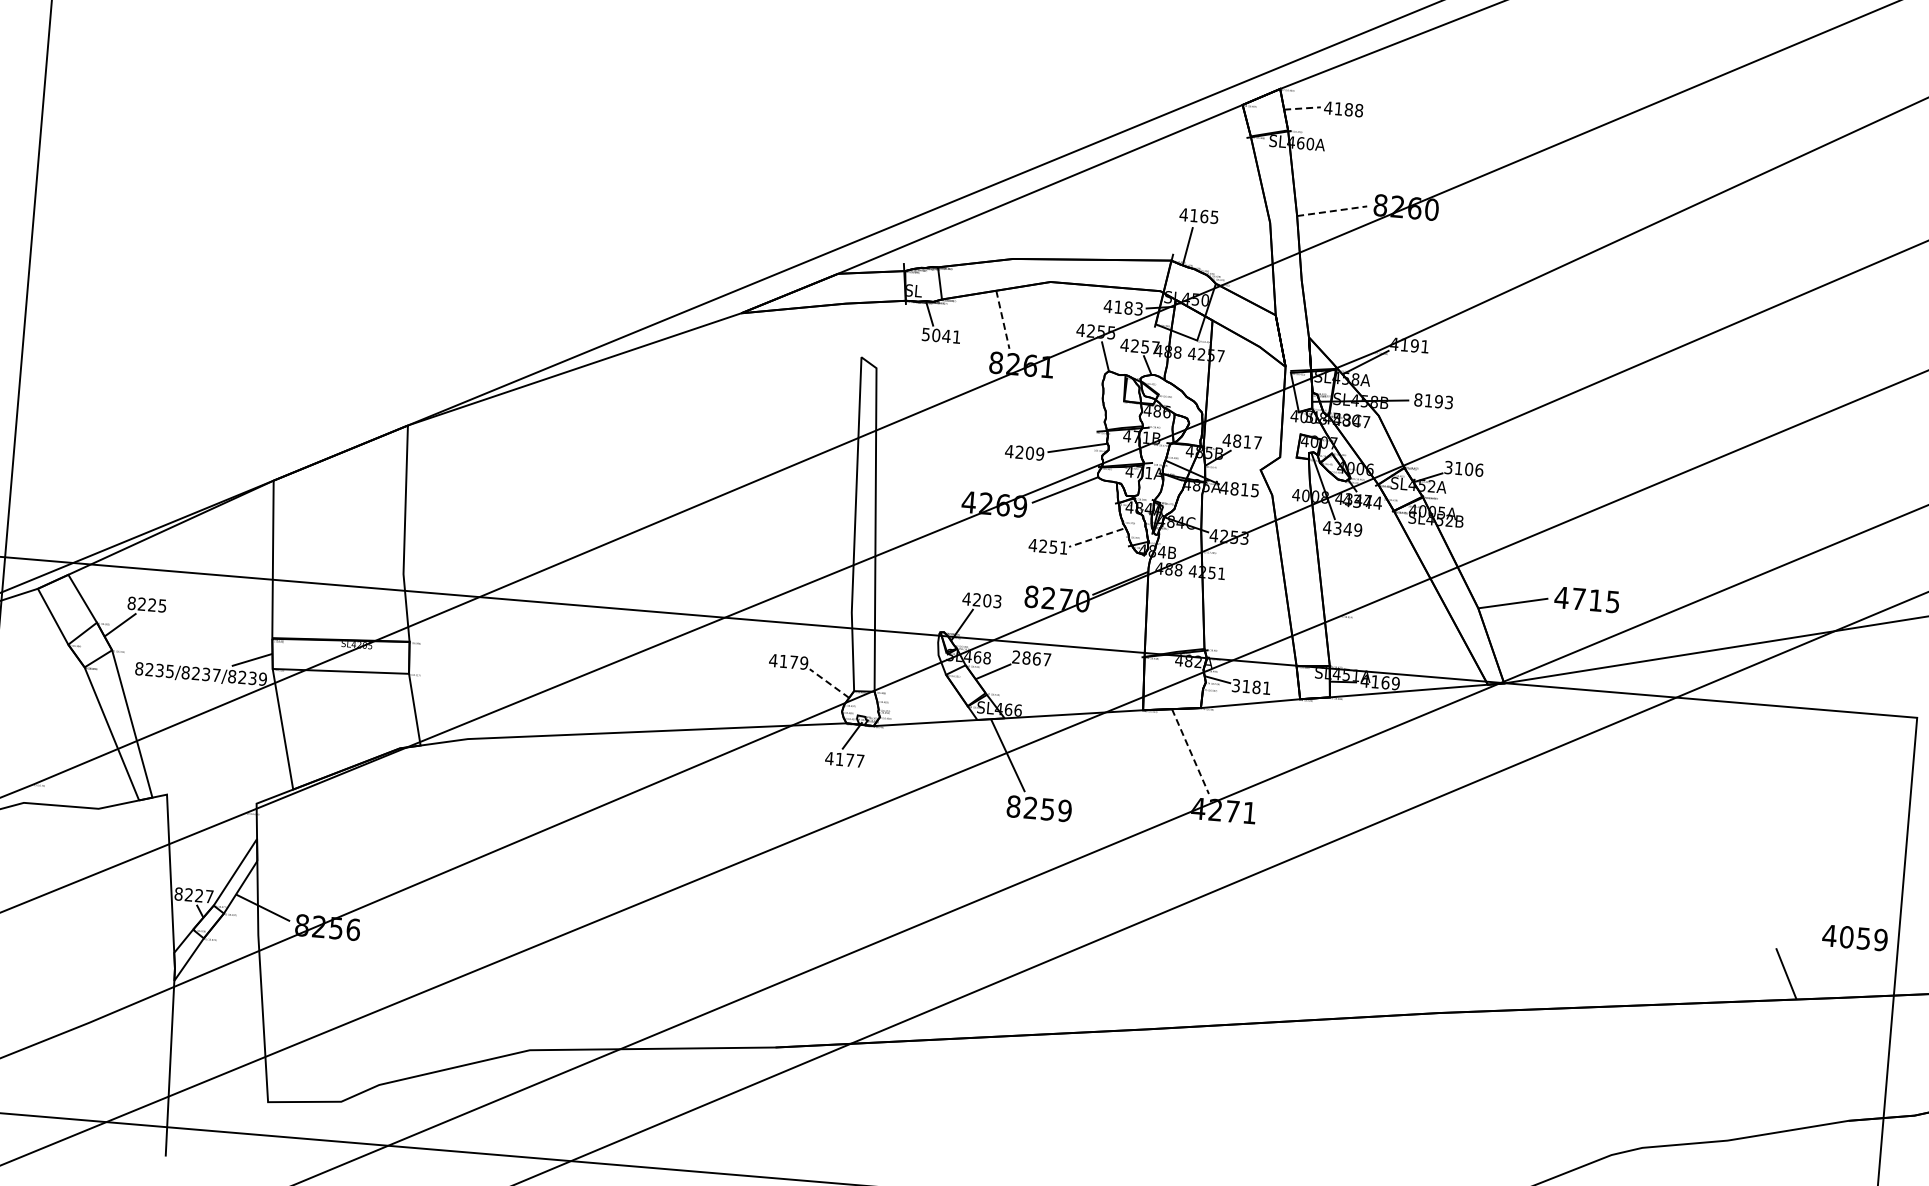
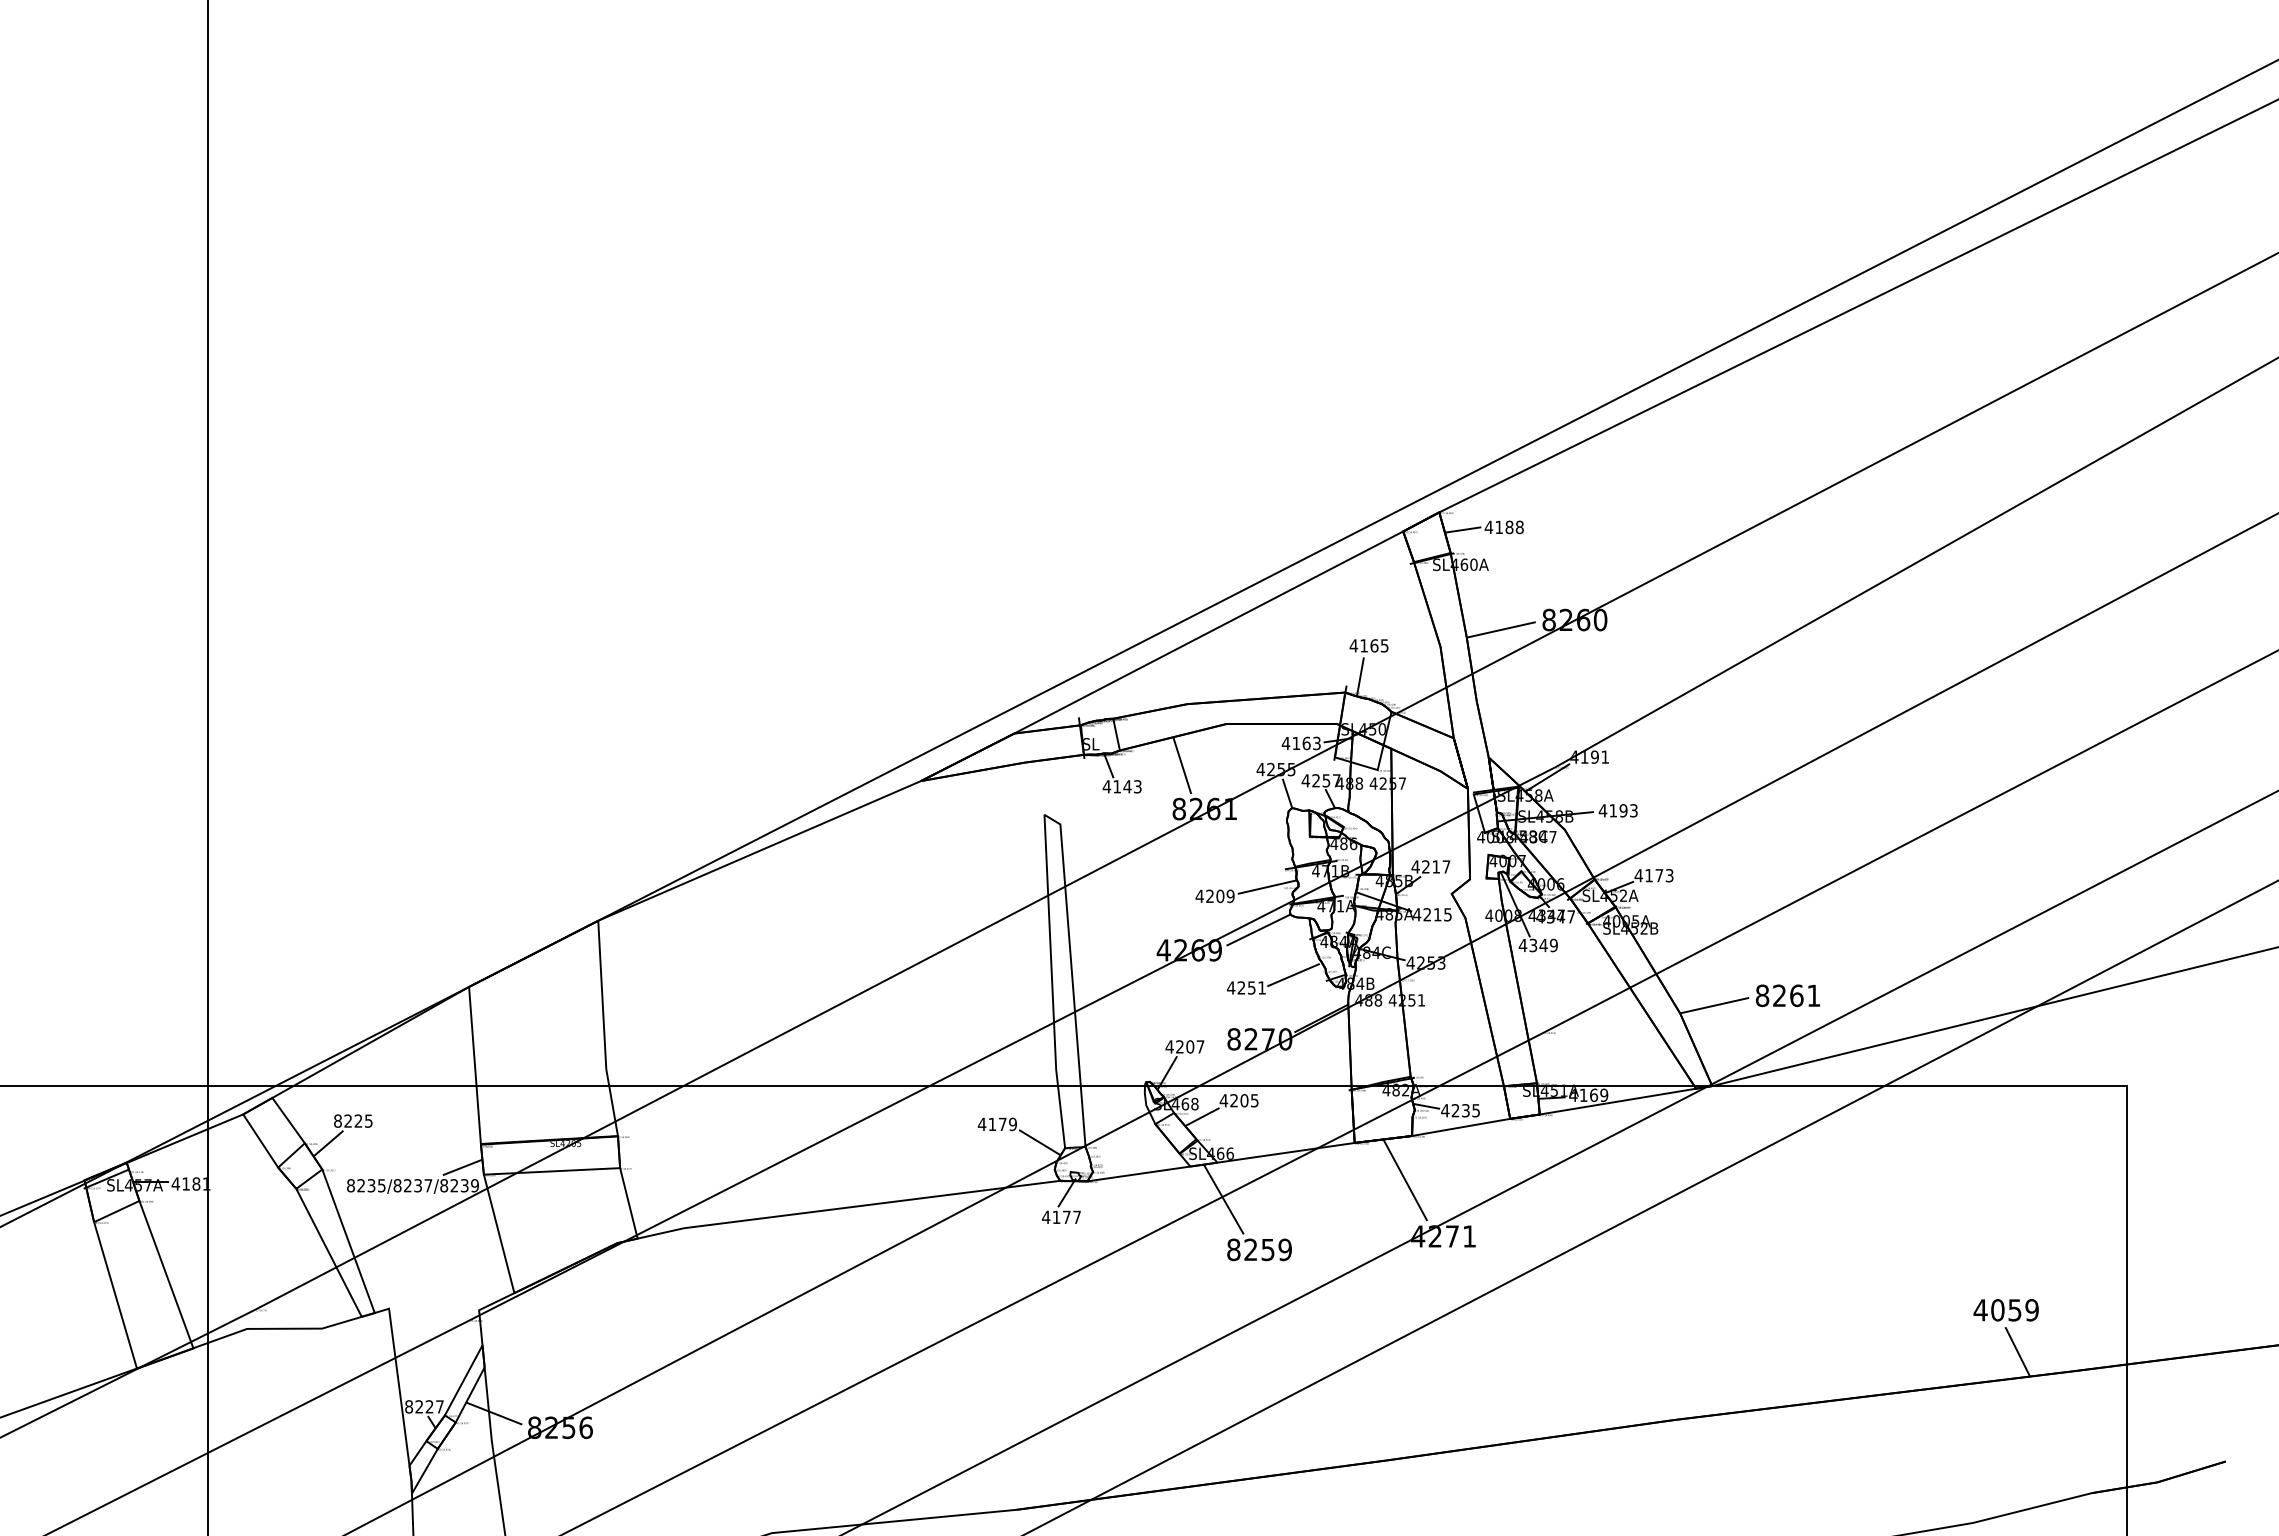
line: (1302, 108) -> (1463, 529), dashed -> solid
line: (1332, 210) -> (1501, 629), dashed -> solid
text: (1128, 307) -> (1306, 742), 4183 -> 4163
line: (1003, 319) -> (1182, 765), dashed -> solid
text: (940, 335) -> (1121, 786), 5041 -> 4143
text: (1417, 399) -> (1602, 810), 8193 -> 4193
text: (1236, 440) -> (1425, 866), 4817 -> 4217
text: (1463, 468) -> (1653, 875), 3106 -> 4173
text: (1234, 488) -> (1427, 914), 4815 -> 4215
text: (1378, 502) -> (1571, 916), 4344 -> 4347
line: (1096, 538) -> (1293, 975), dashed -> solid
text: (1586, 599) -> (1787, 995), 4715 -> 8261
text: (997, 601) -> (1200, 1046), 4203 -> 4207
text: (1030, 658) -> (1238, 1100), 2867 -> 4205
line: (829, 683) -> (1039, 1142), dashed -> solid
text: (1251, 686) -> (1460, 1110), 3181 -> 4235
line: (1190, 751) -> (1405, 1180), dashed -> solid
text: (1854, 938) -> (2005, 1310), moved

